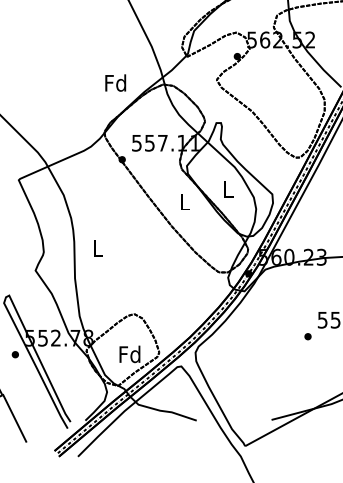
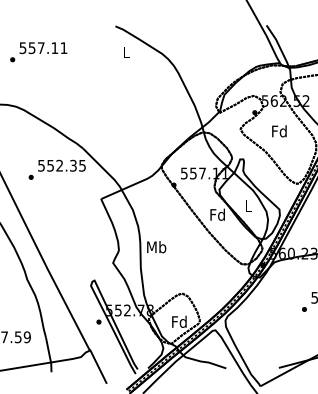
text: (115, 83) -> (279, 131), moved
text: (184, 201) -> (217, 214), L -> Fd
text: (97, 248) -> (156, 247), L -> Mb

